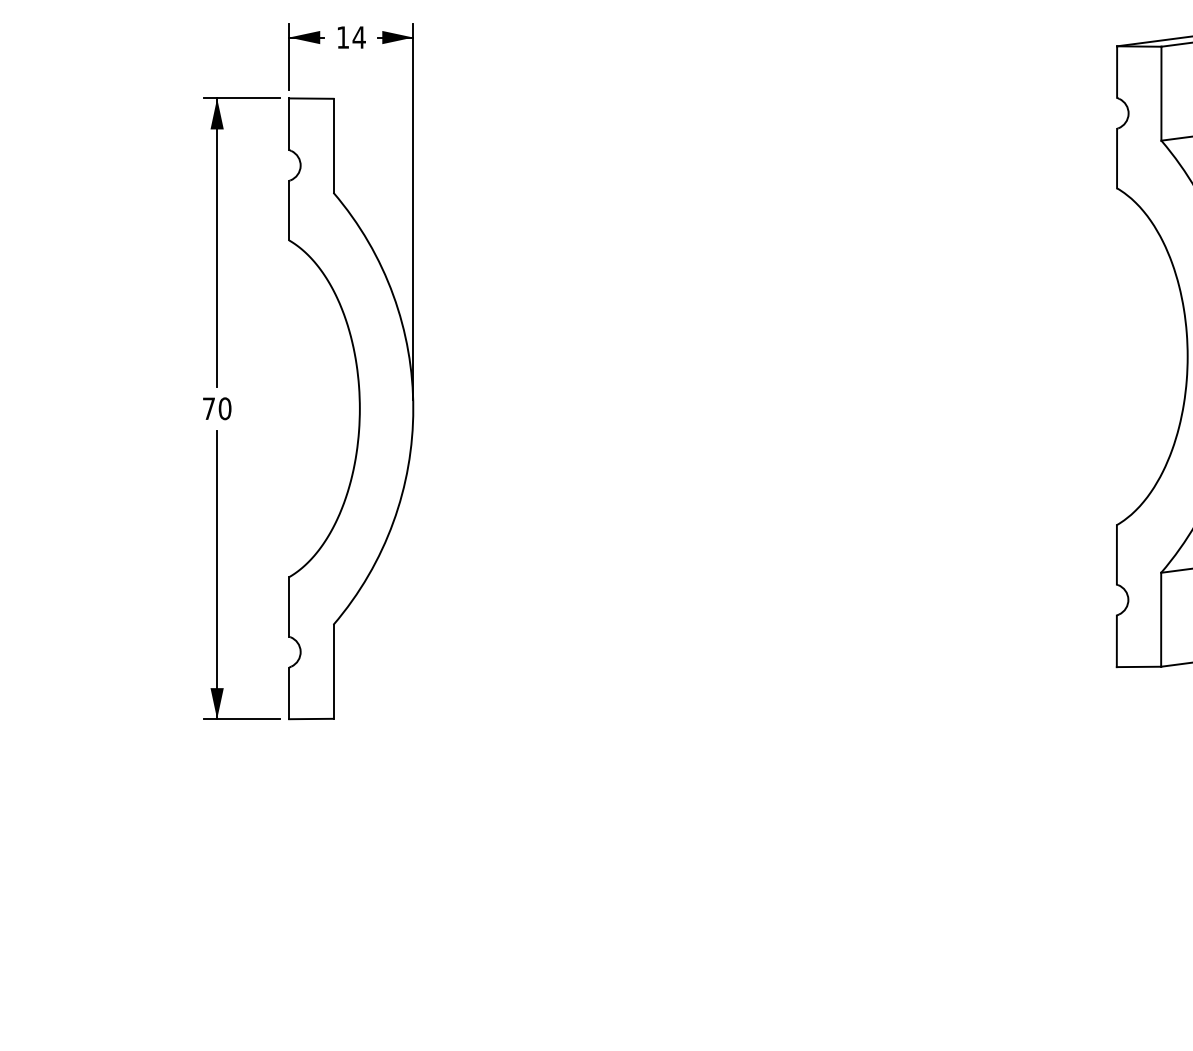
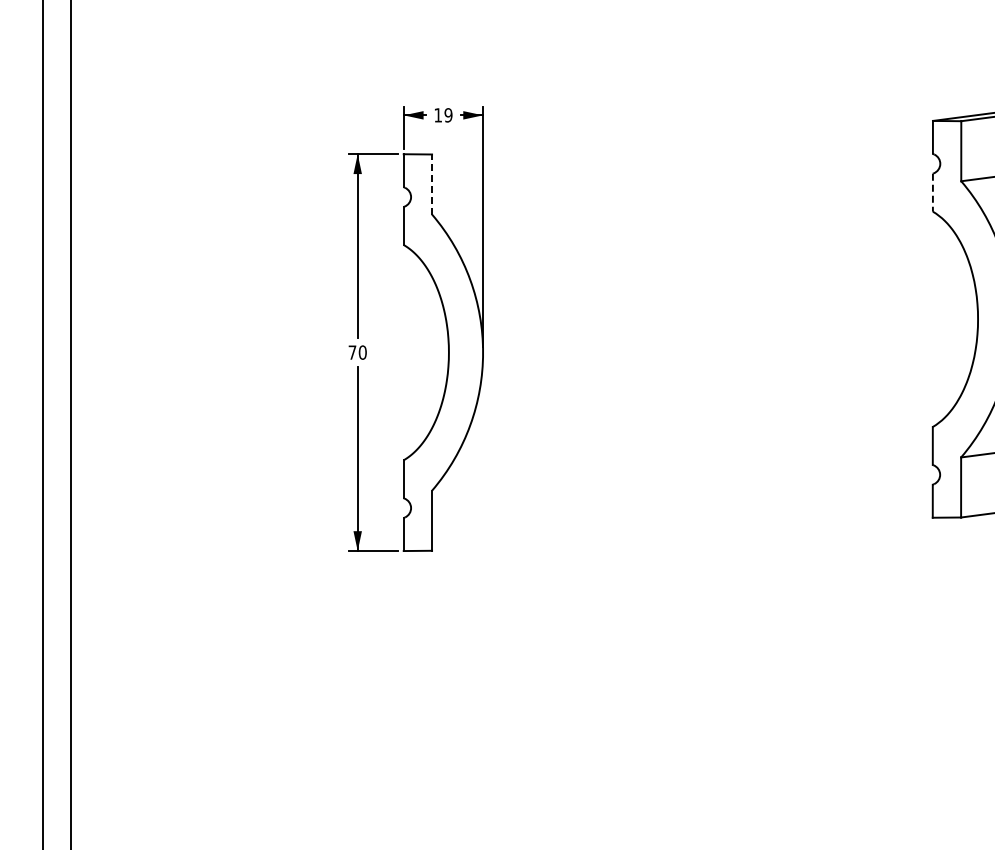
text: (359, 37) -> (448, 115), 14 -> 19
line: (334, 145) -> (432, 184), solid -> dashed
line: (1116, 158) -> (932, 192), solid -> dashed

